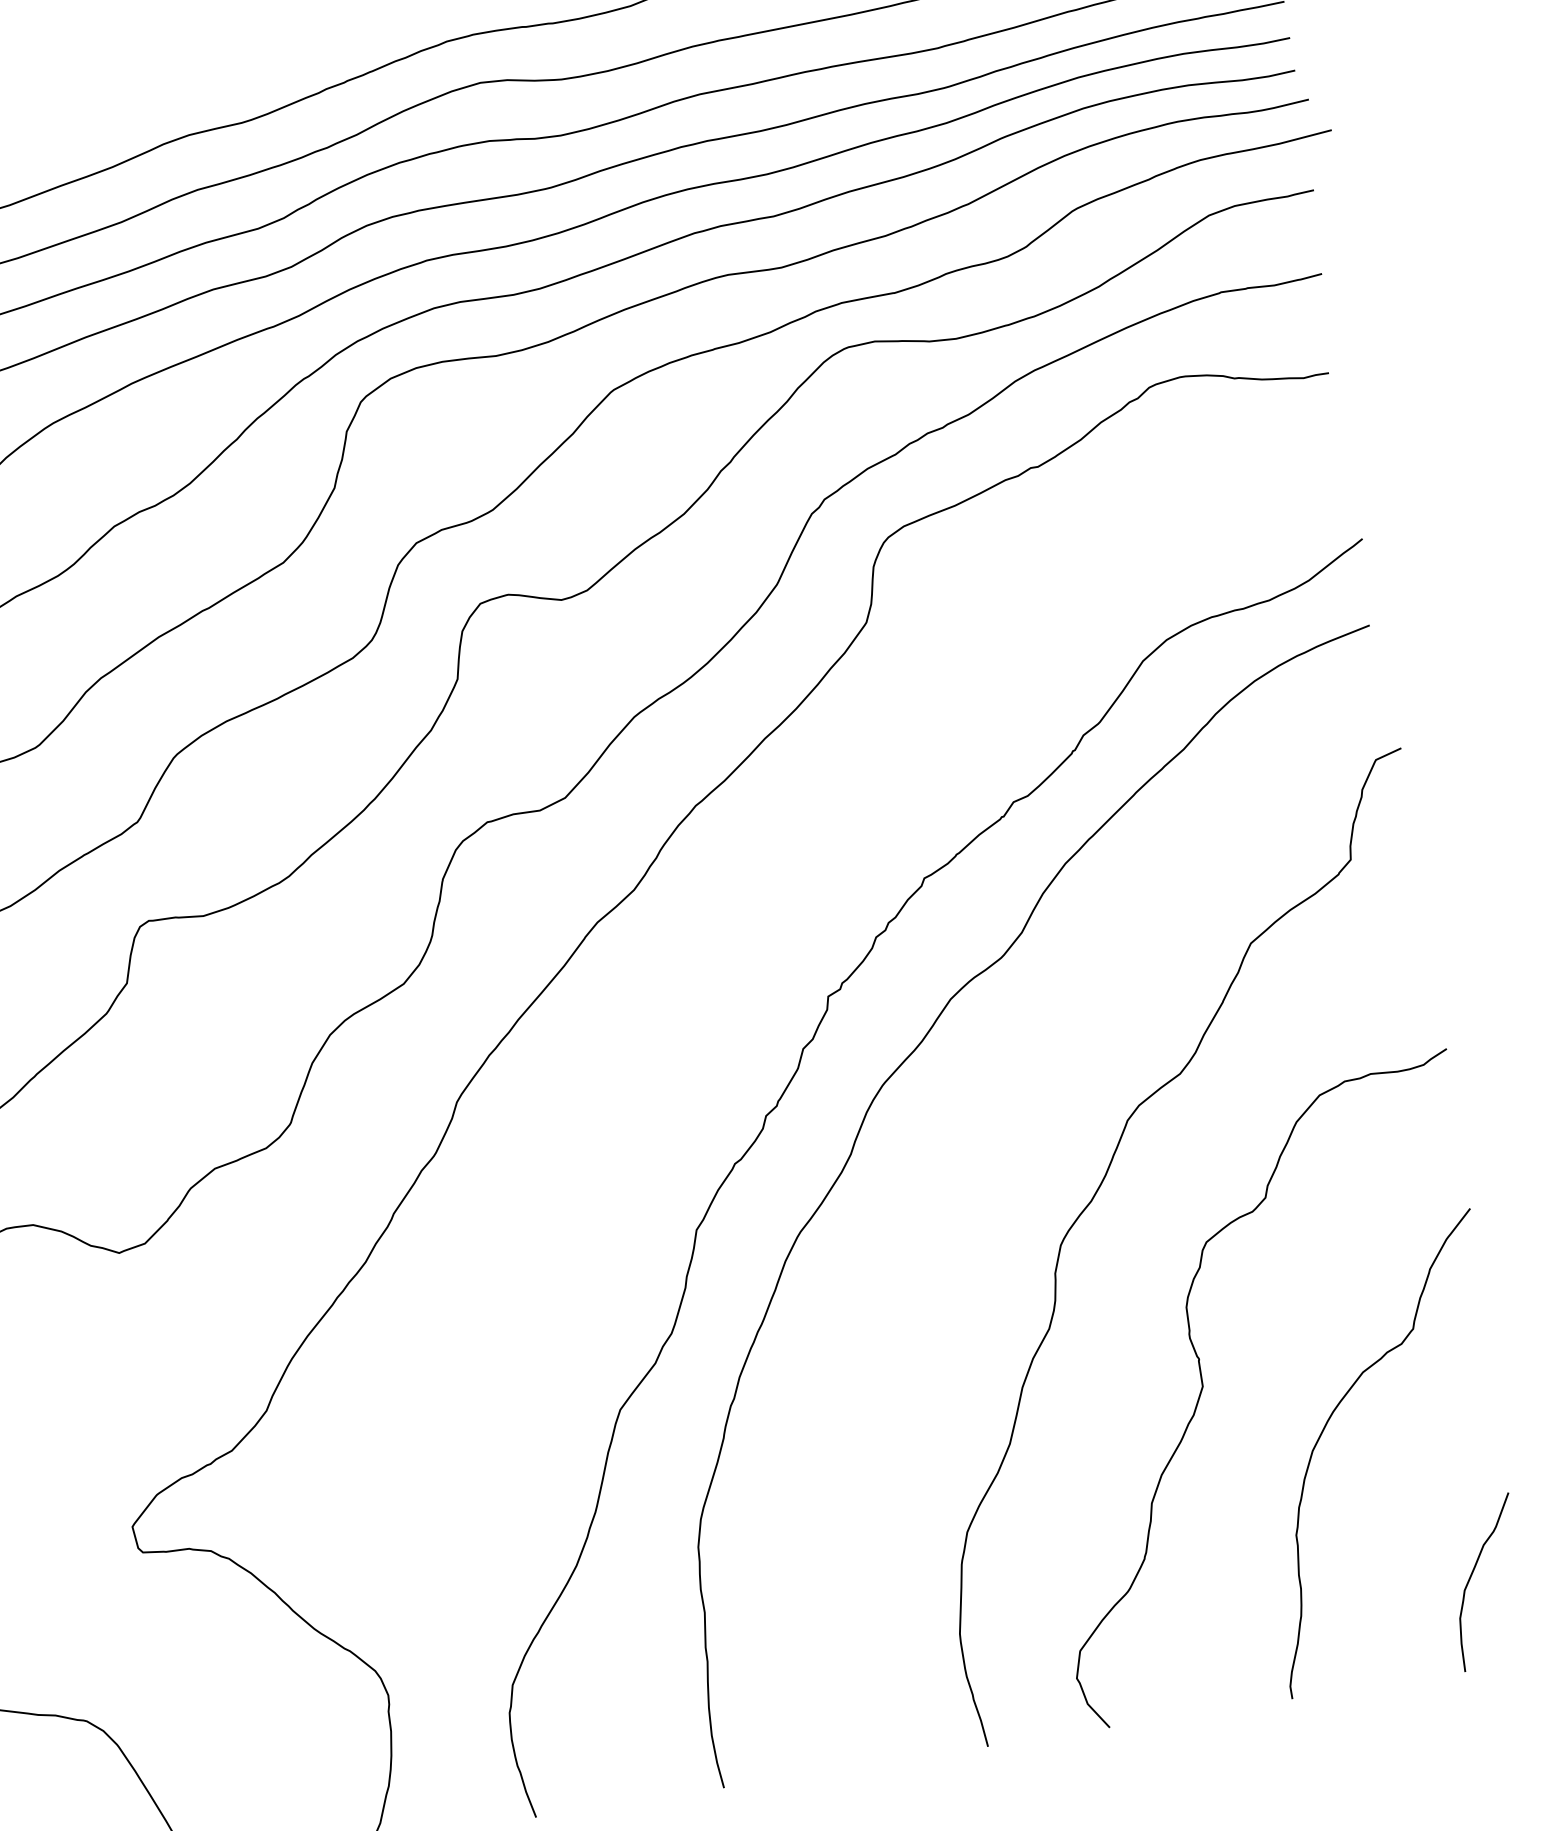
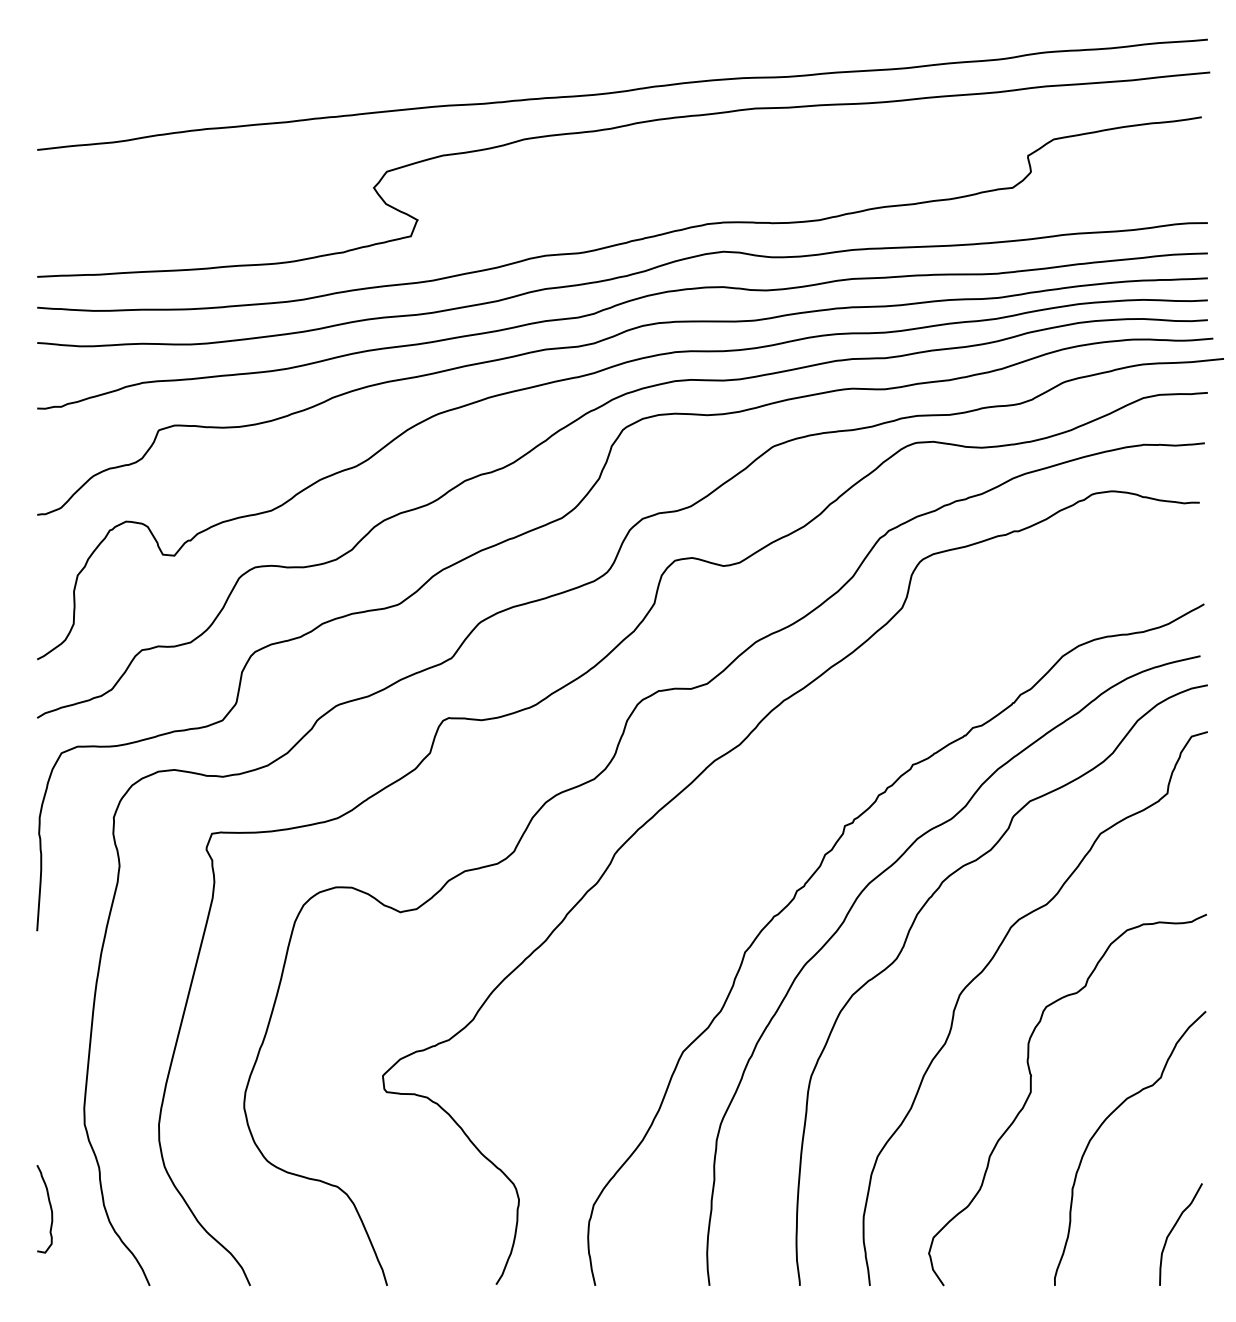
curve: (957, 1181) -> (904, 947), added

